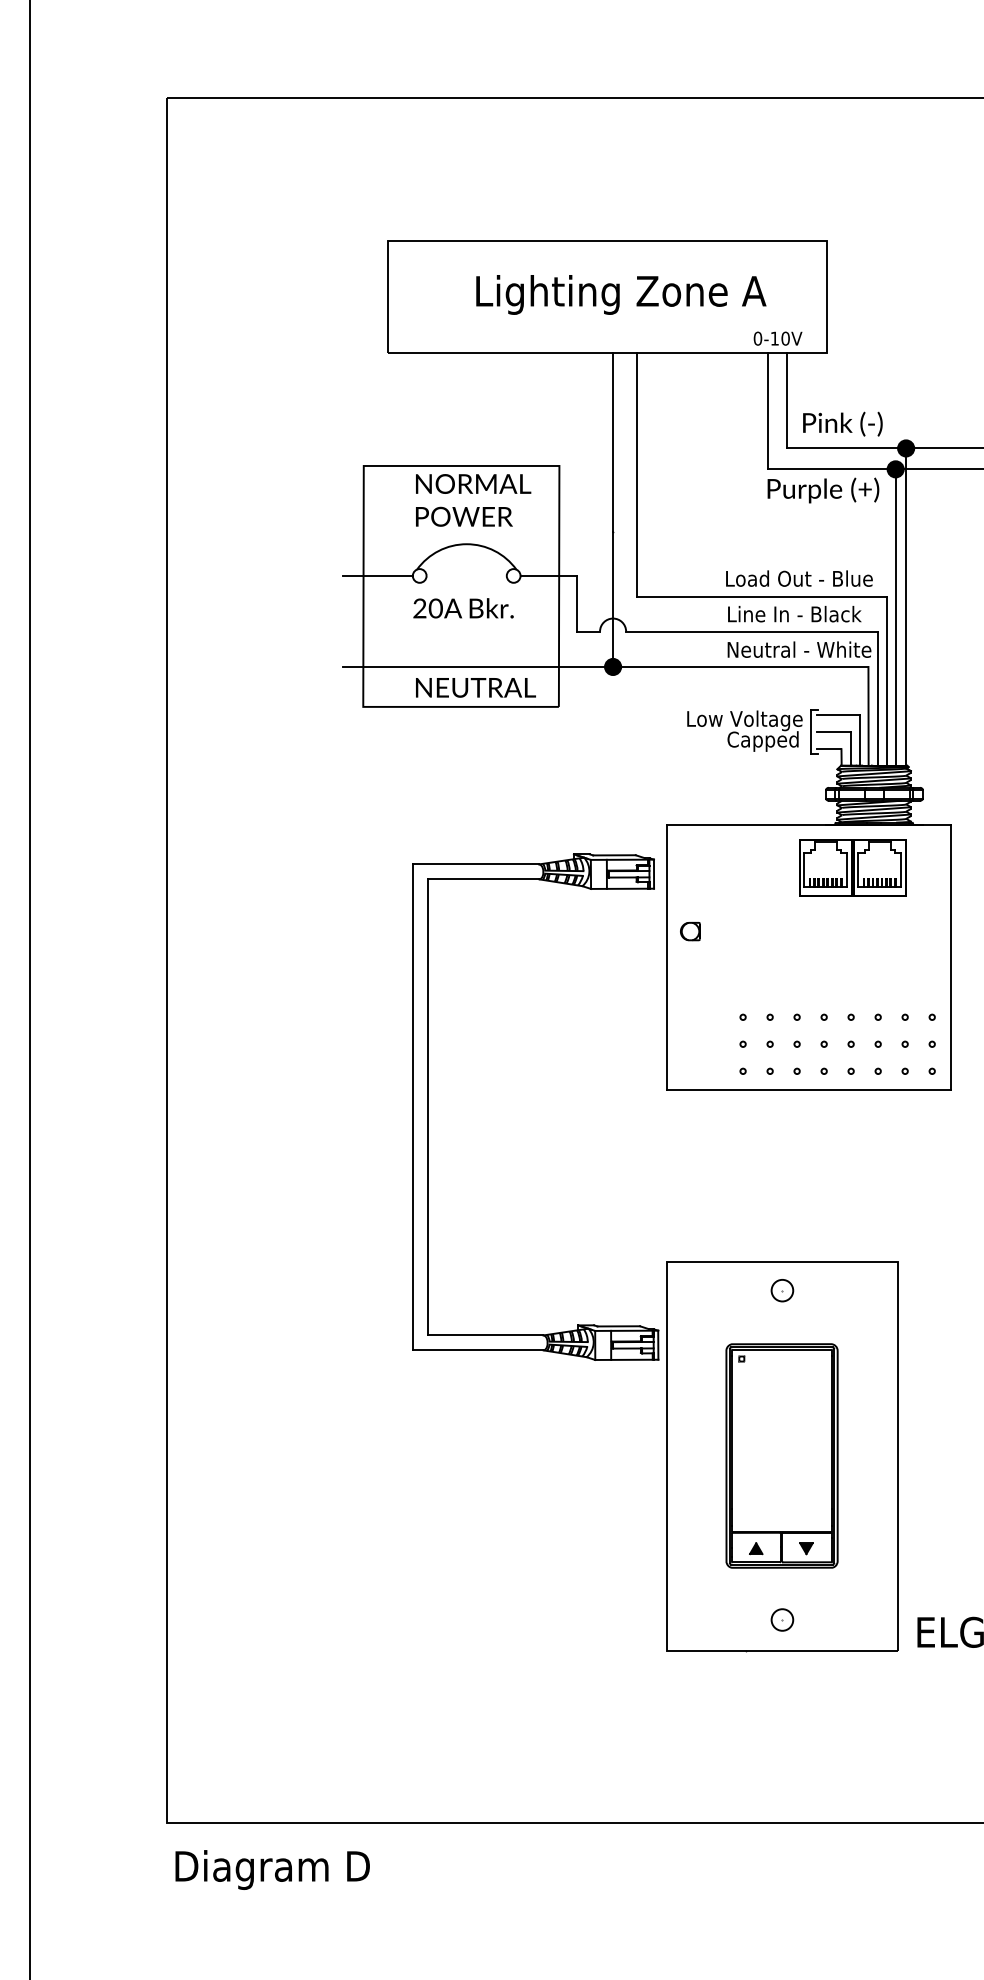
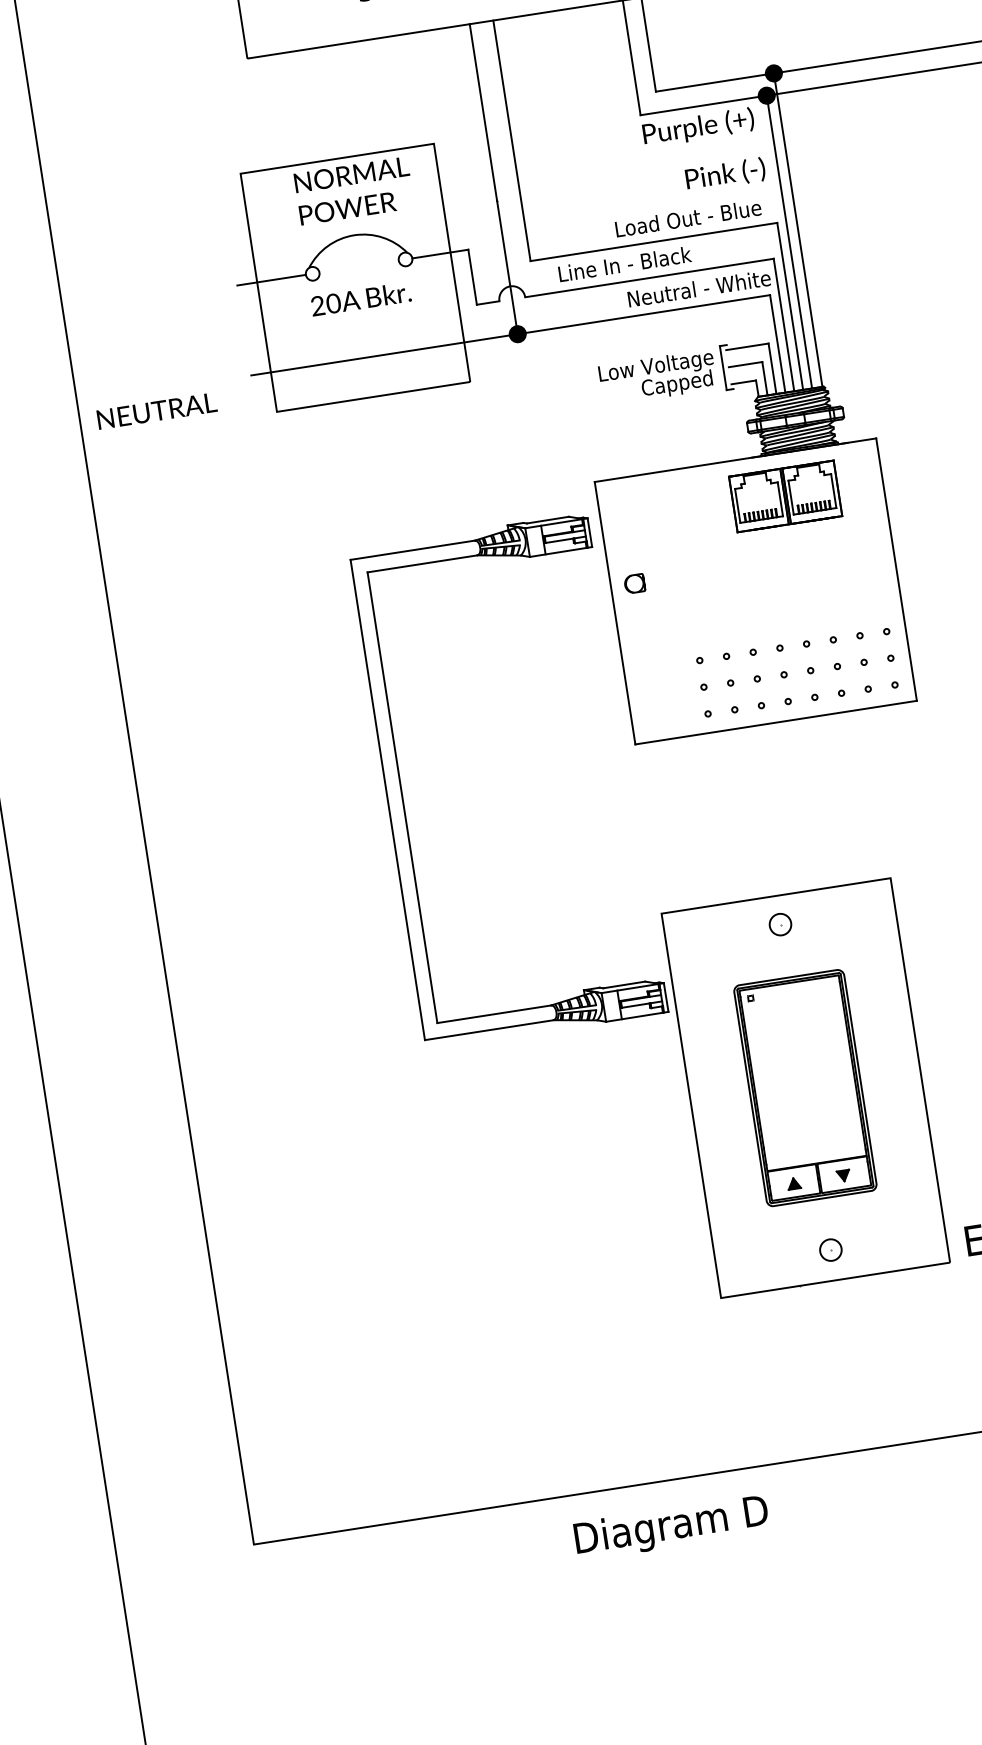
text: (842, 423) -> (725, 174), moved
text: (794, 614) -> (624, 264), moved
text: (475, 687) -> (156, 410), moved
text: (272, 1869) -> (671, 1527), moved

